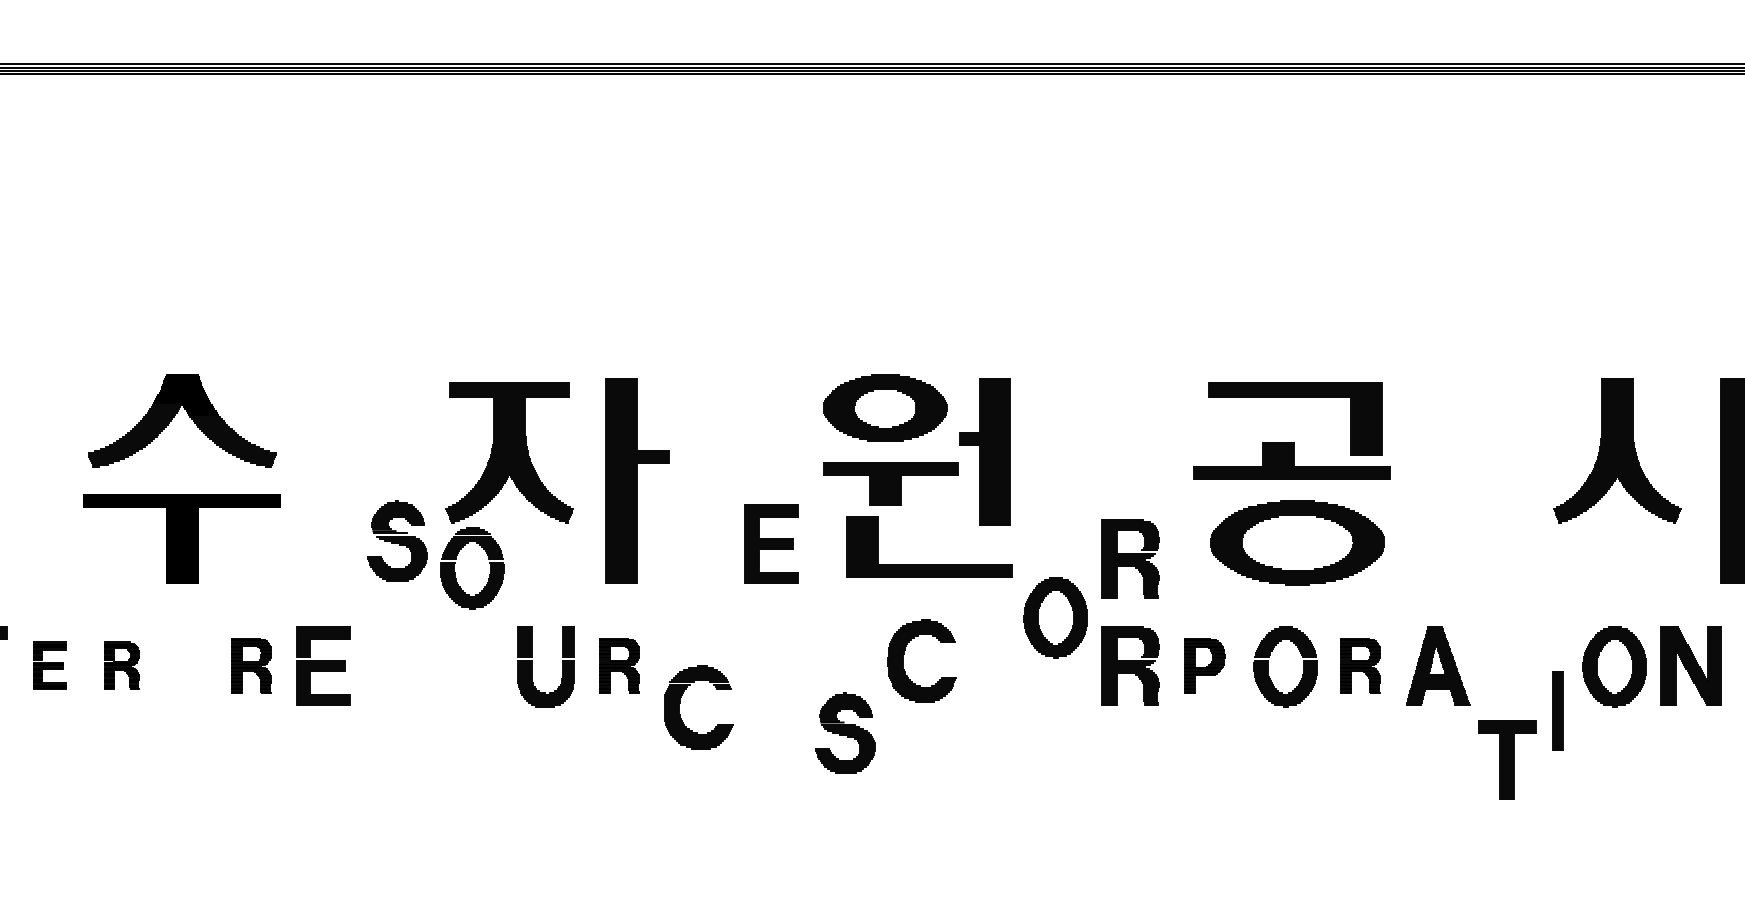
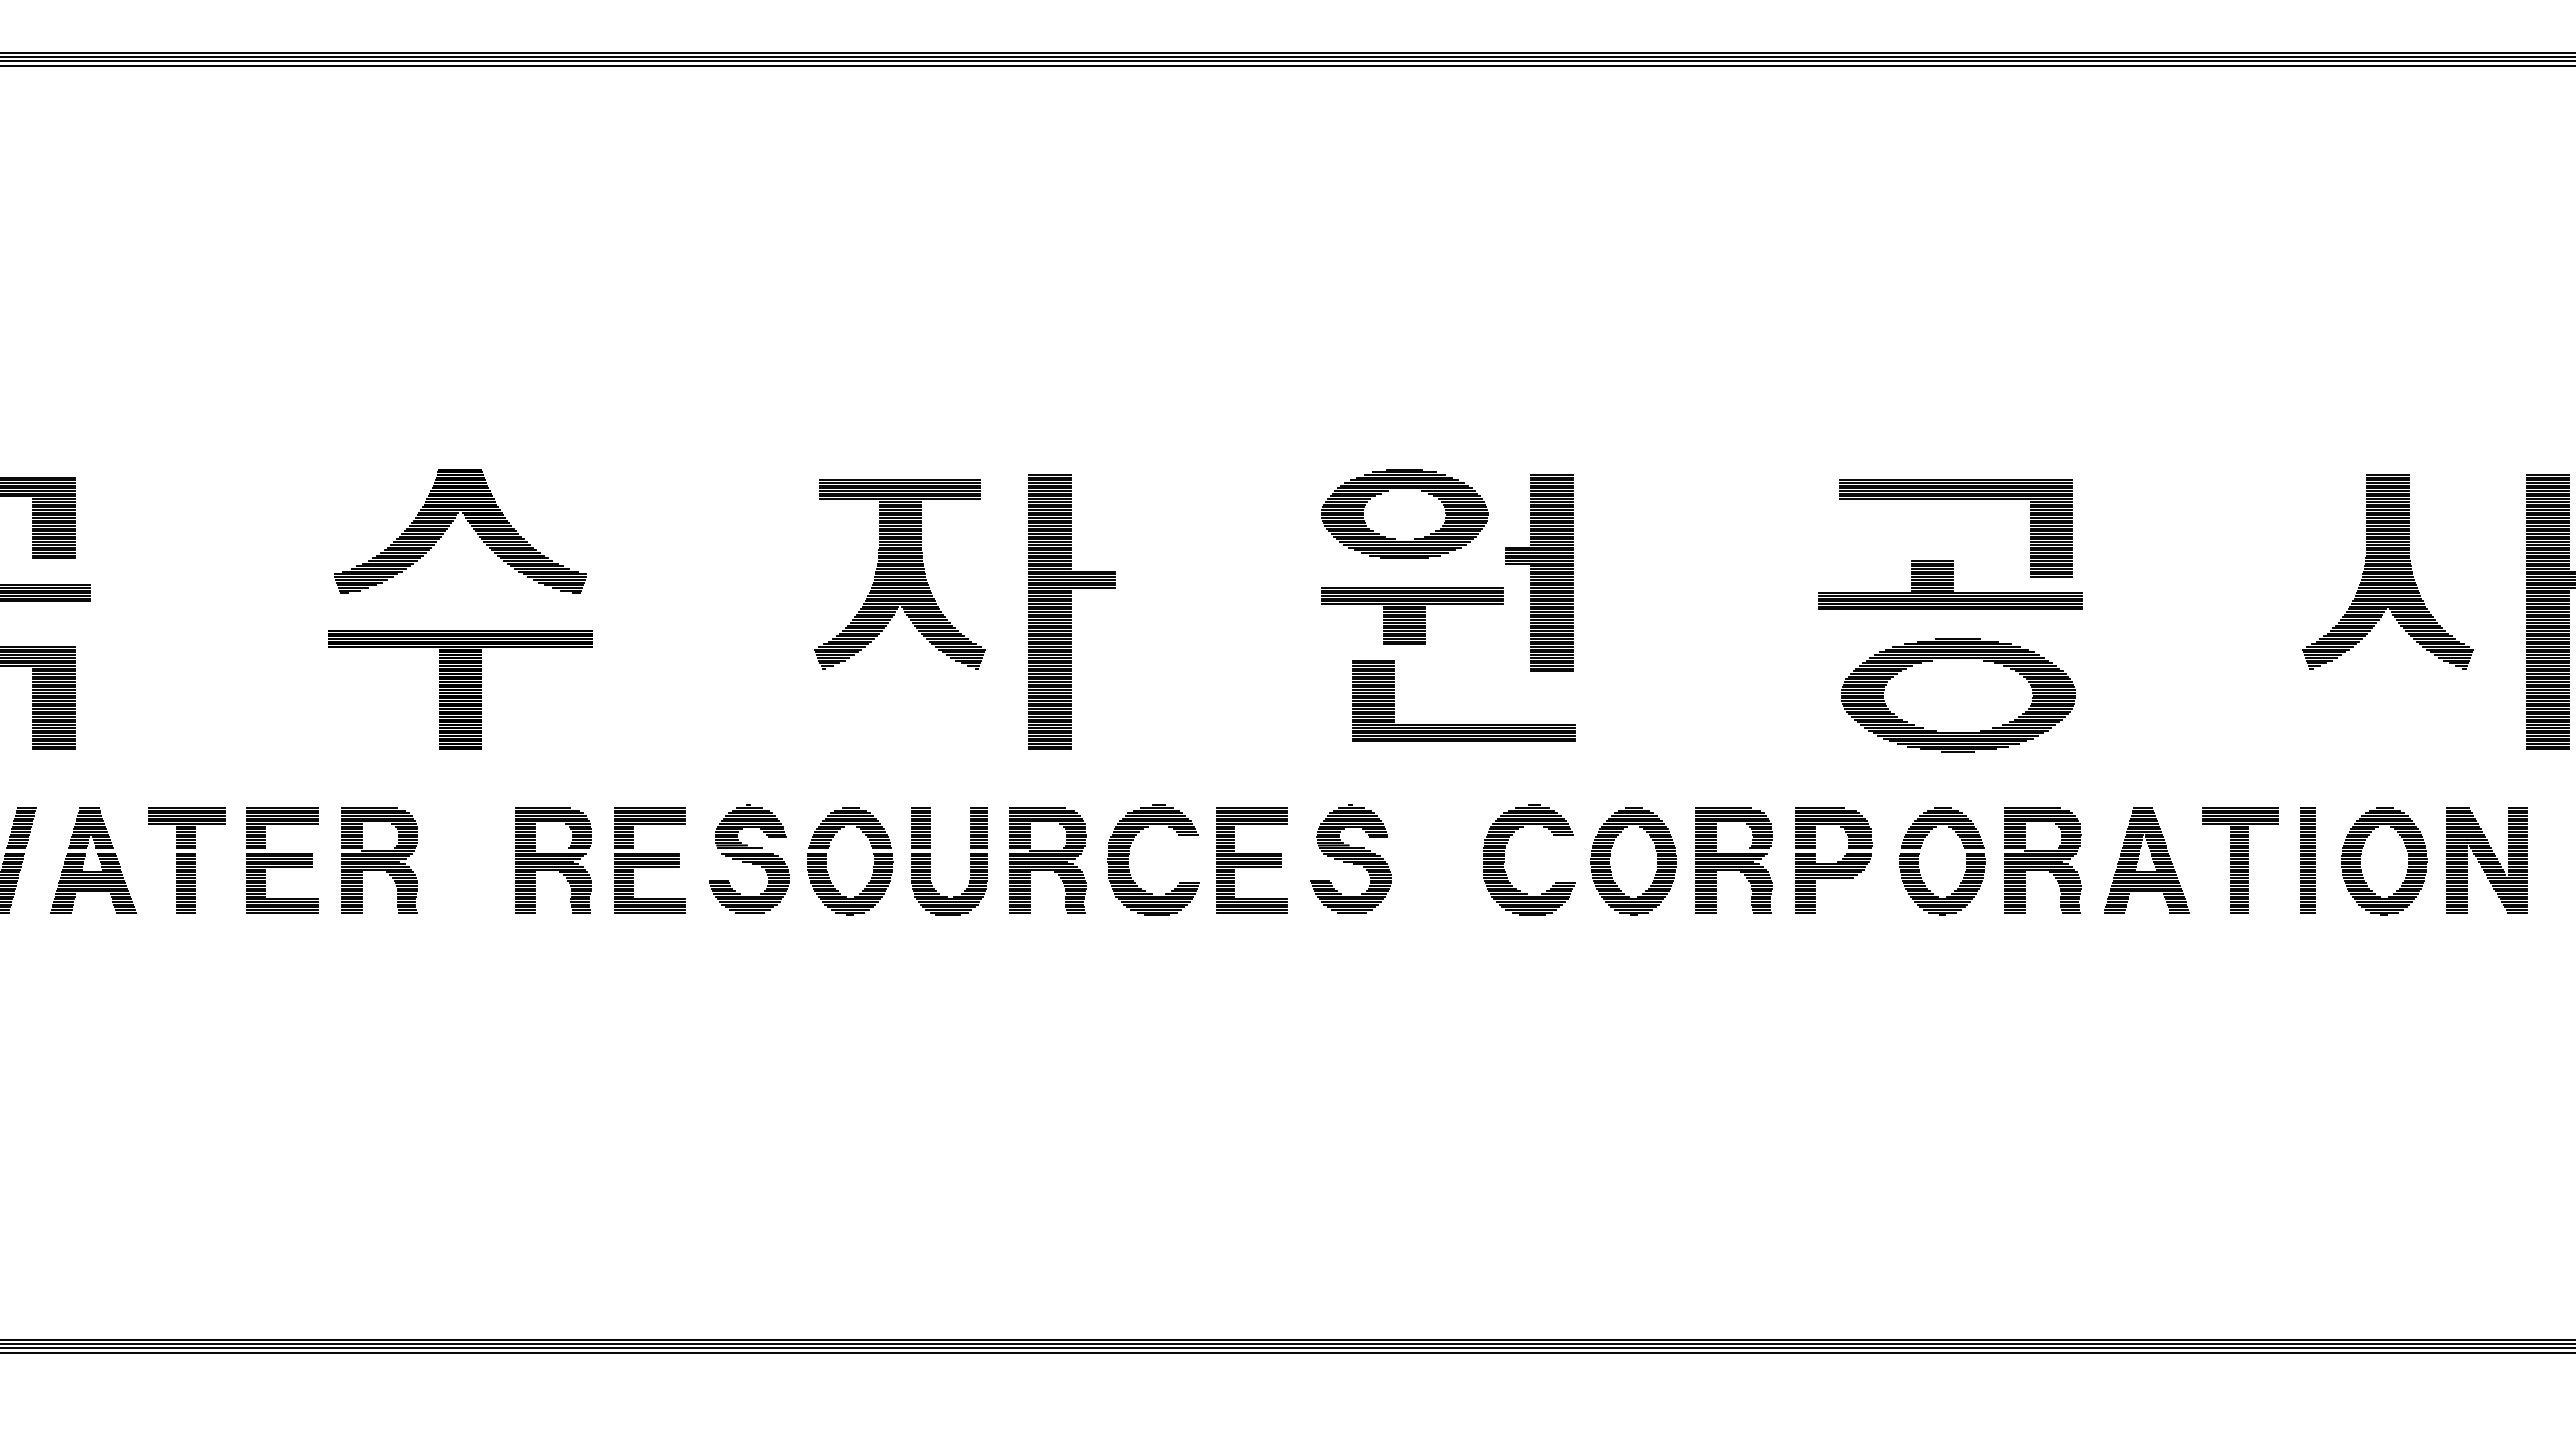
part: (397, 540) -> (749, 858), moved
part: (771, 543) -> (1251, 860), moved
part: (1130, 559) -> (1733, 717), removed
part: (489, 572) -> (873, 866), moved
part: (1038, 613) -> (1610, 856), moved
part: (903, 660) -> (1504, 859), moved
part: (49, 665) -> (282, 860), size x1.67
part: (121, 665) -> (379, 860), size x1.67
part: (251, 665) -> (553, 860), size x1.43
part: (619, 665) -> (1047, 860), size x1.43
part: (1204, 665) -> (1833, 860), size x1.43
part: (1360, 665) -> (2042, 860), size x1.43
part: (680, 703) -> (1129, 854), moved
part: (1557, 711) -> (2307, 860), moved
part: (844, 732) -> (1350, 858), moved
part: (1507, 759) -> (2240, 860), moved

